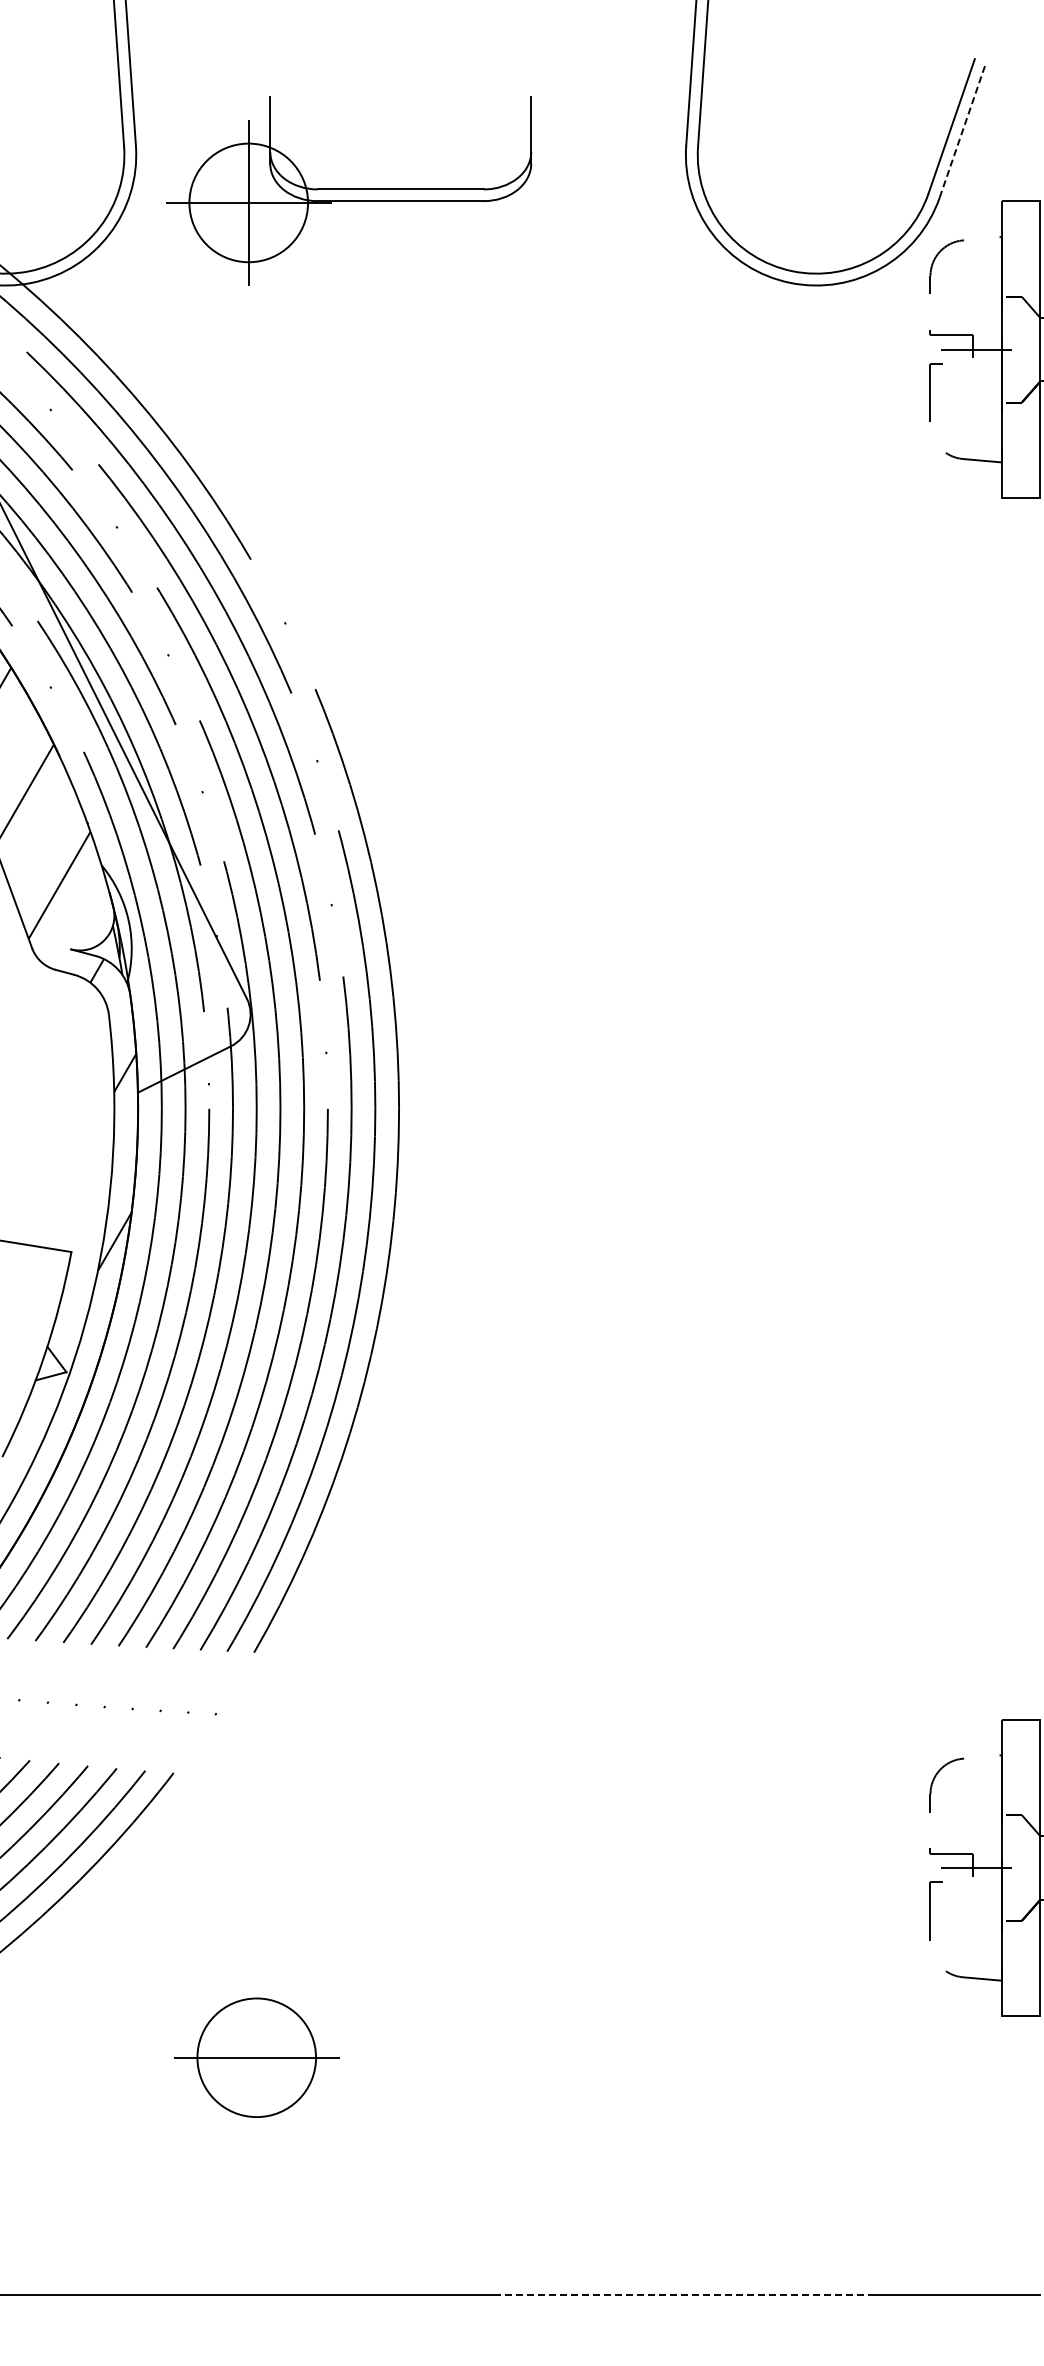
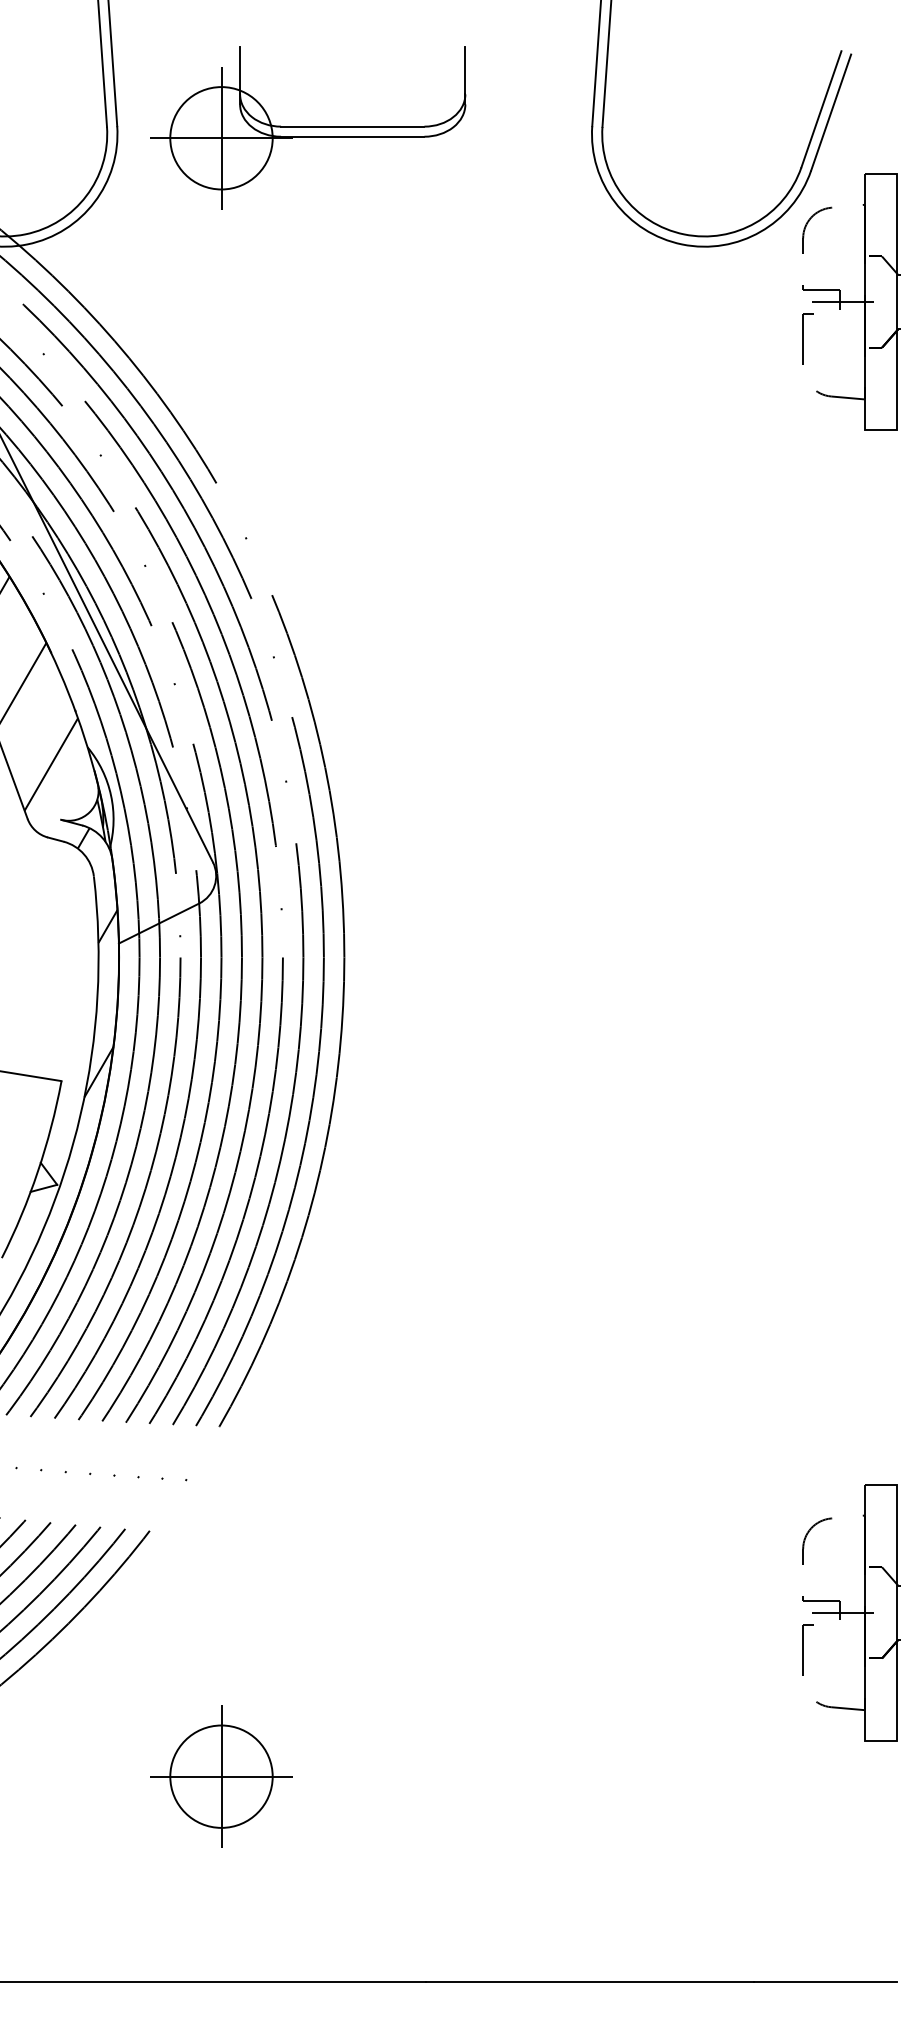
line: (963, 129) -> (831, 112), dashed -> solid
part: (349, 190) -> (308, 127), moved
line: (256, 2057) -> (221, 1776), added
line: (683, 2295) -> (589, 1981), dashed -> solid

